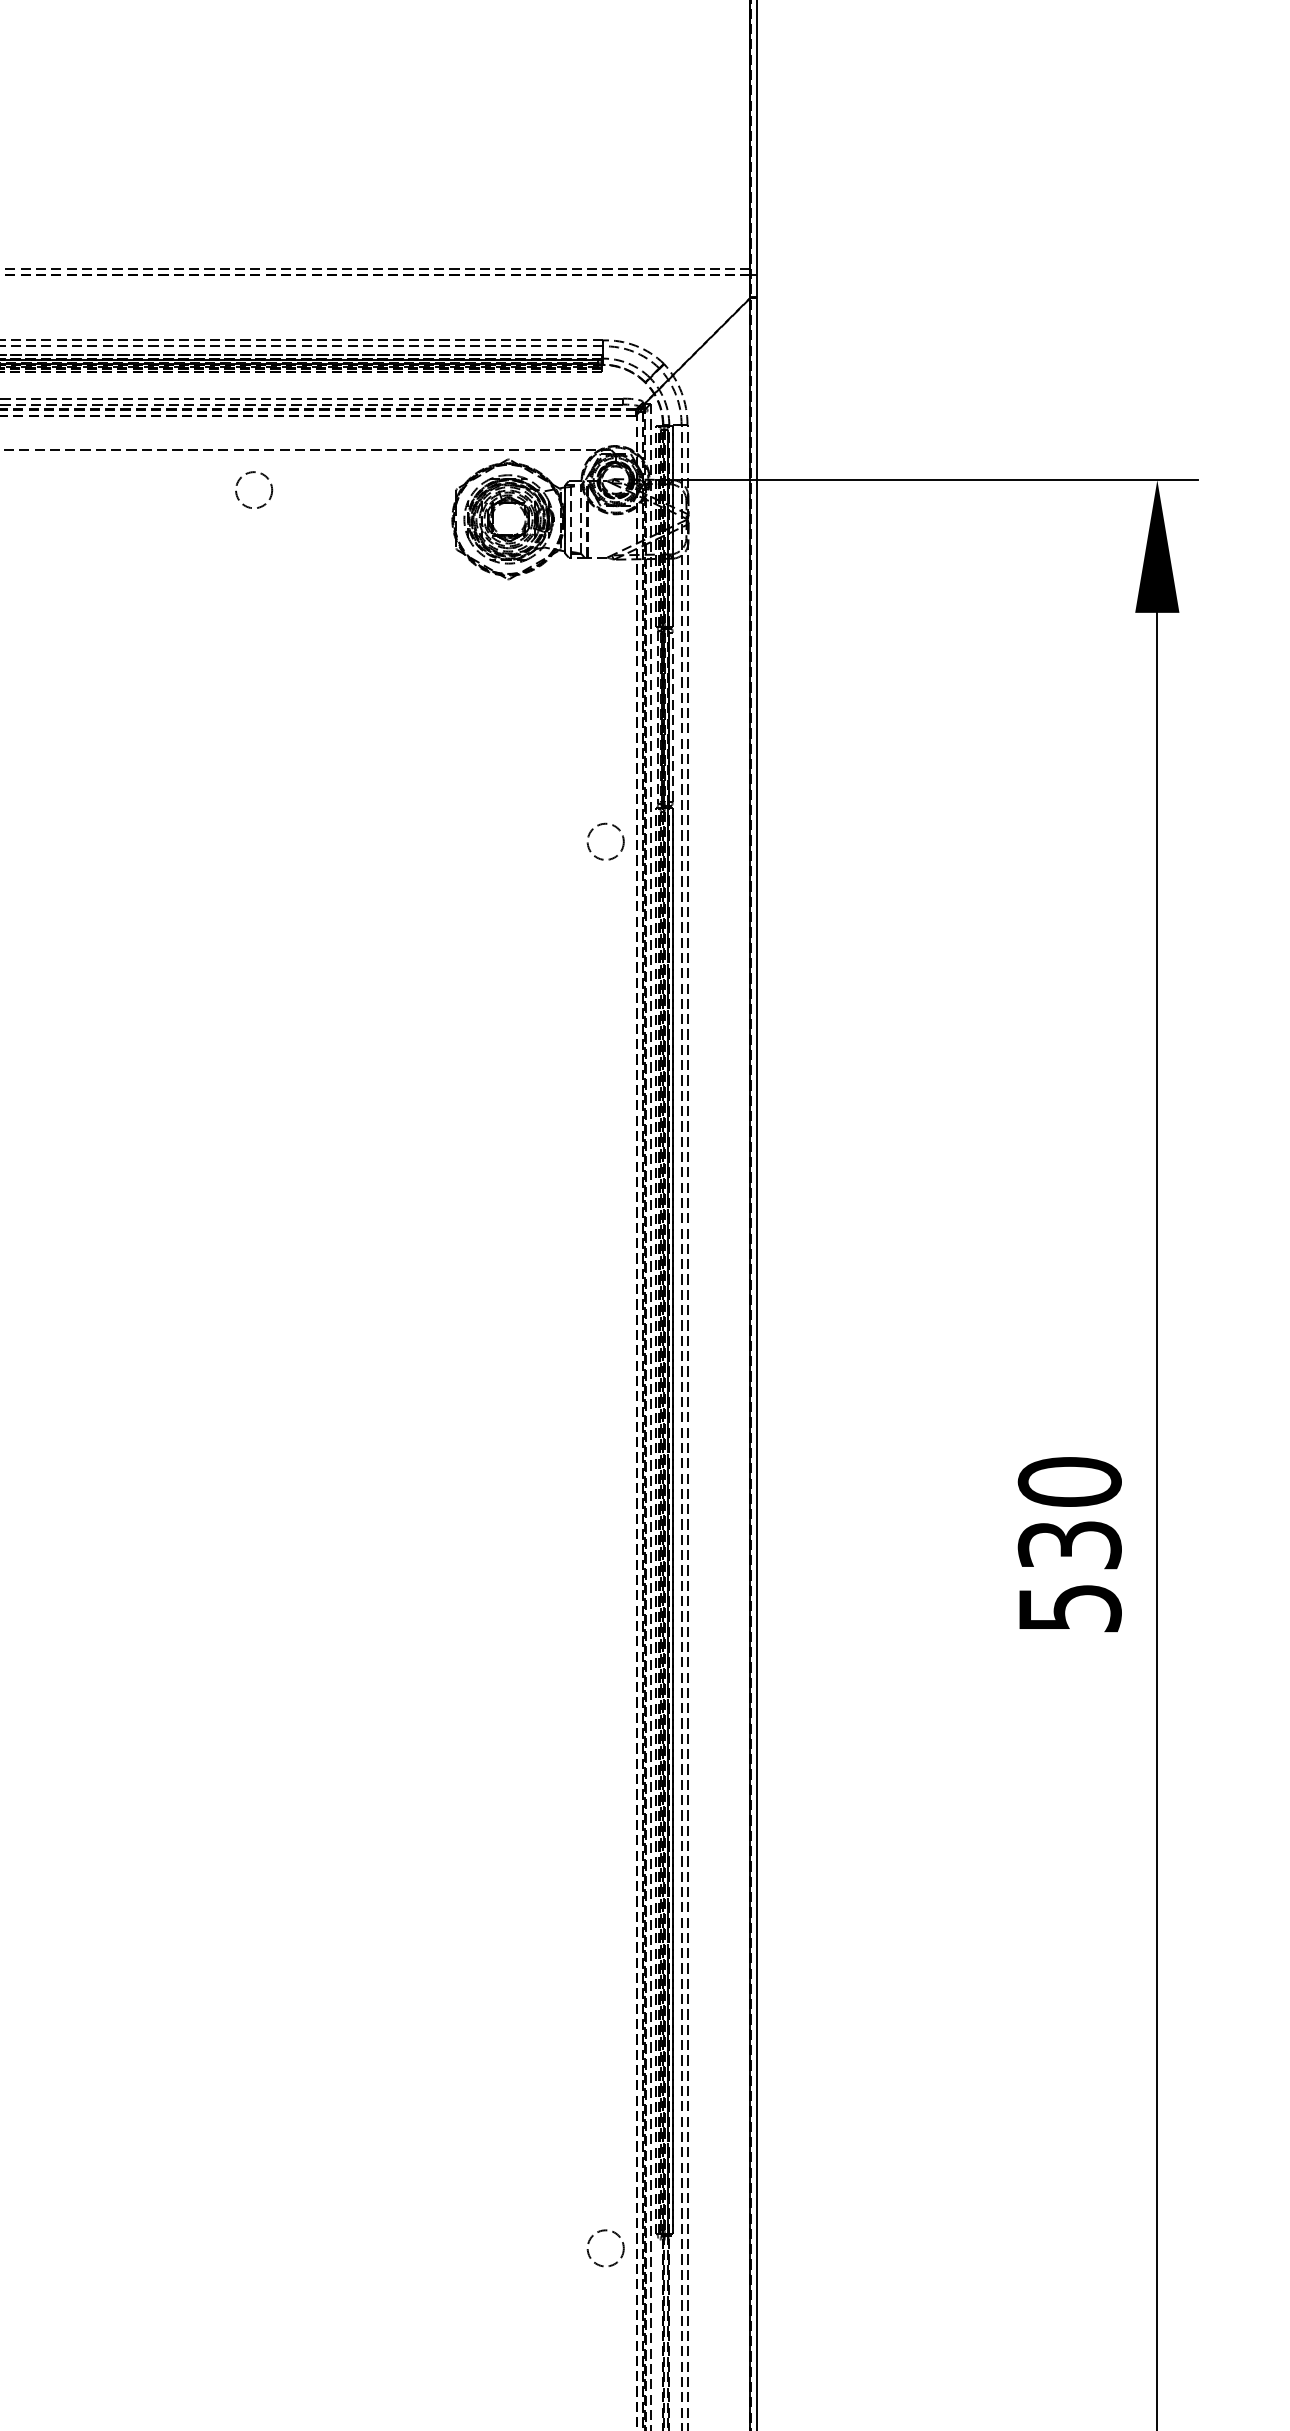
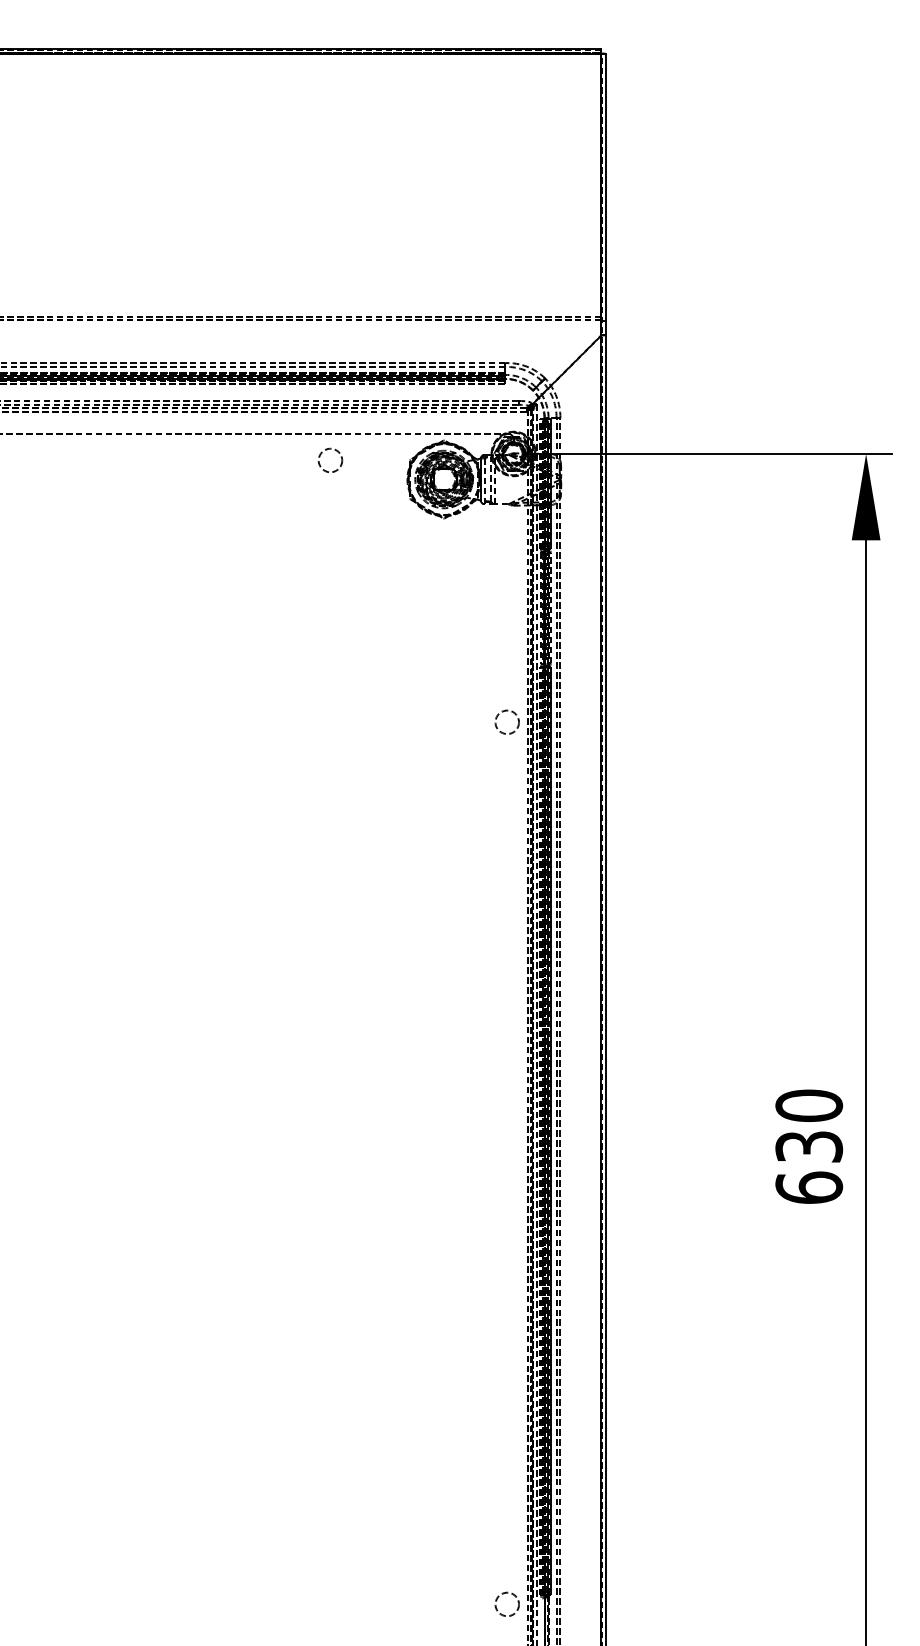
circle: (254, 488) -> (330, 459), moved
circle: (604, 840) -> (506, 721), moved
text: (1070, 1607) -> (809, 1187), 530 -> 630

